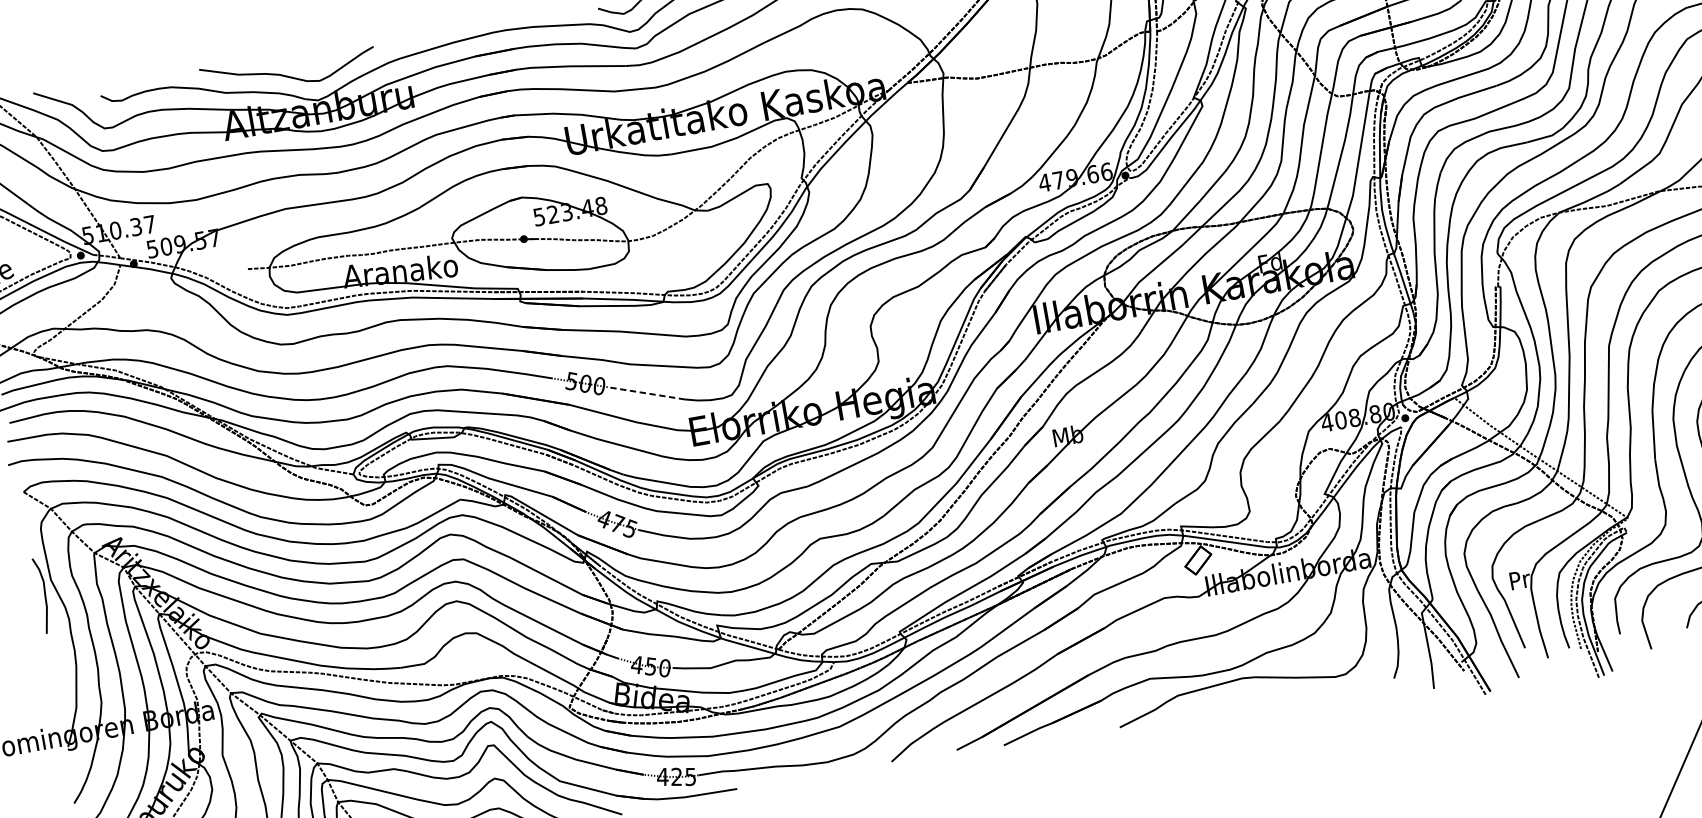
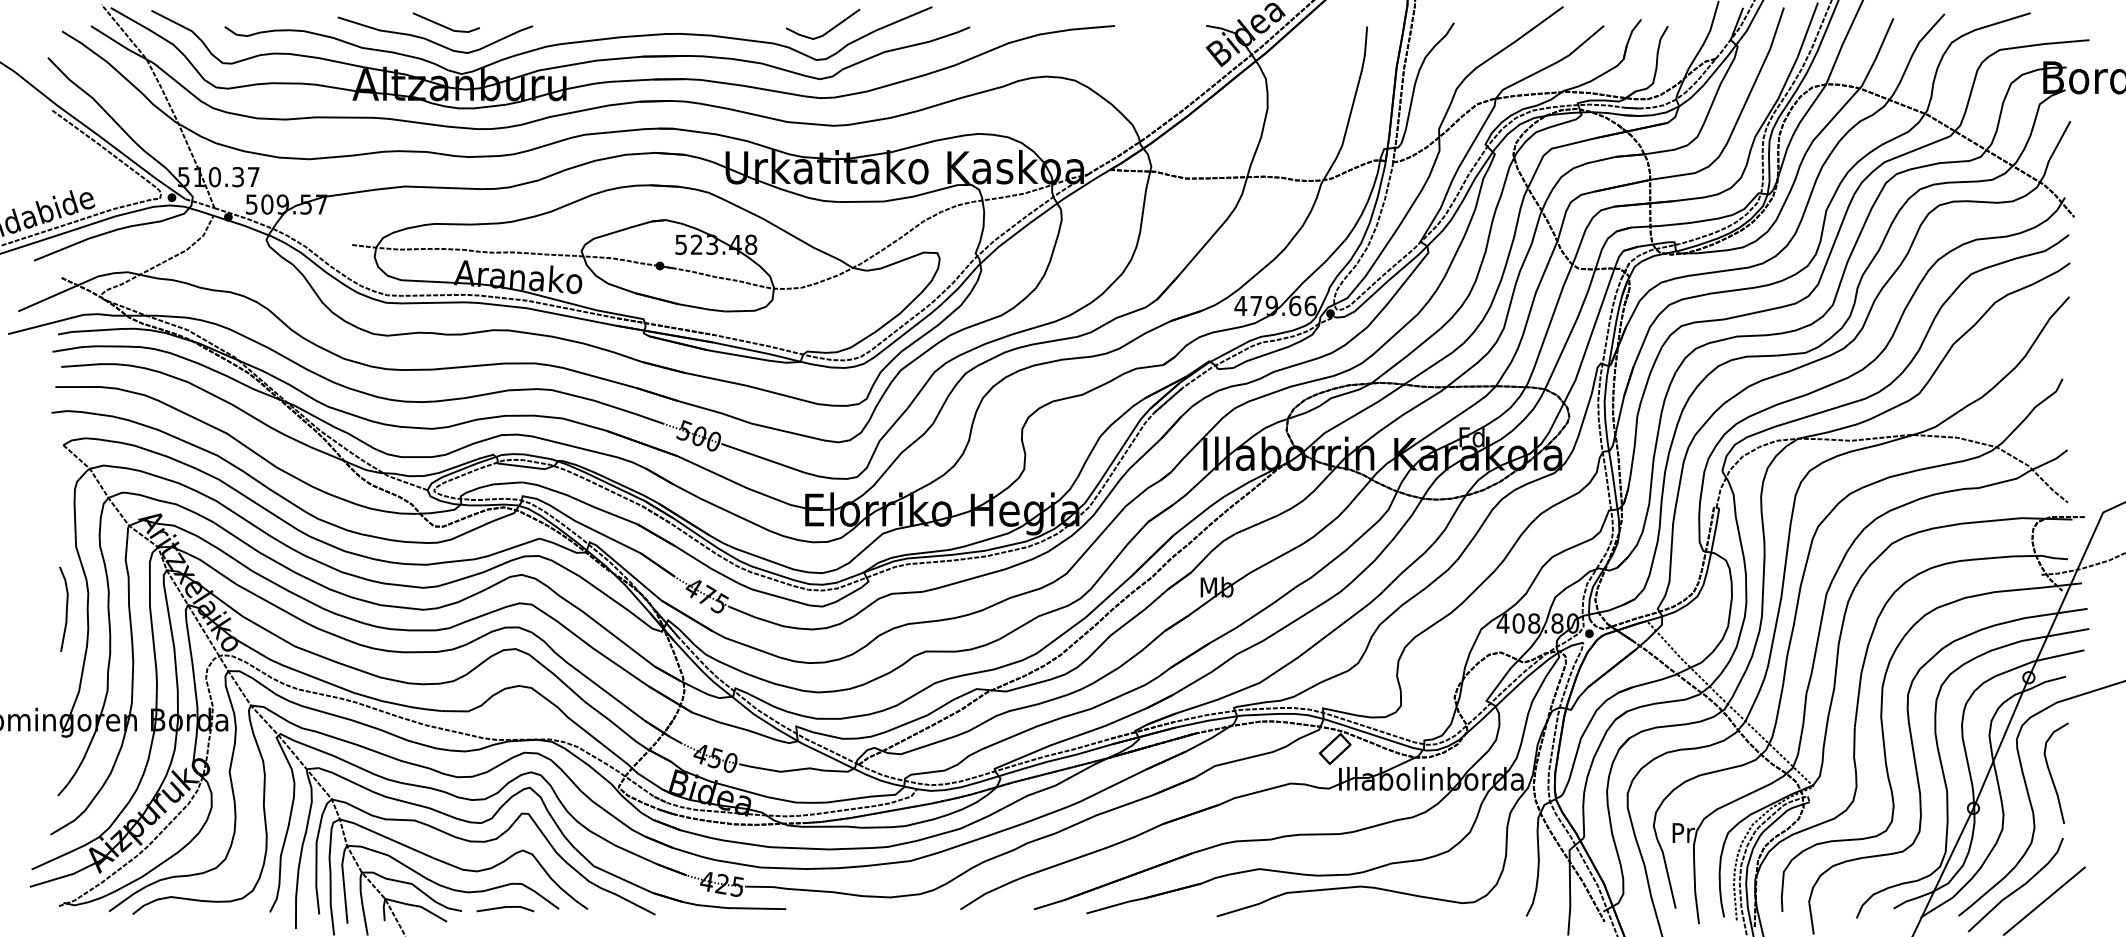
line: (295, 60) -> (444, 25), added
line: (646, 393) -> (764, 458), dashed -> solid
curve: (44, 594) -> (66, 608), moved

